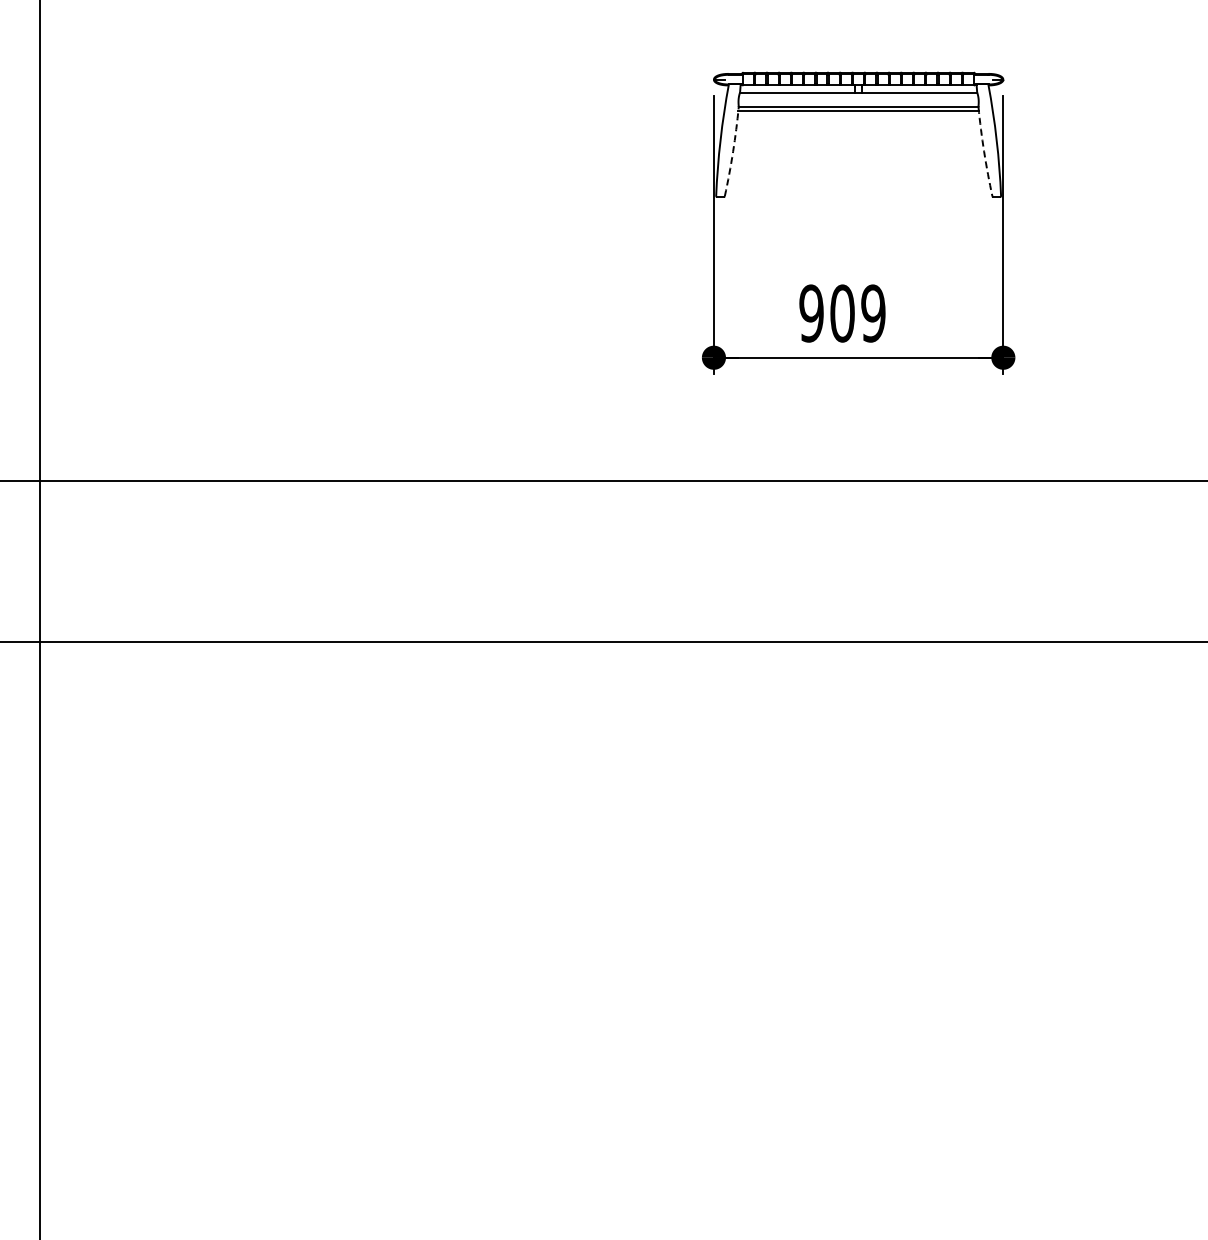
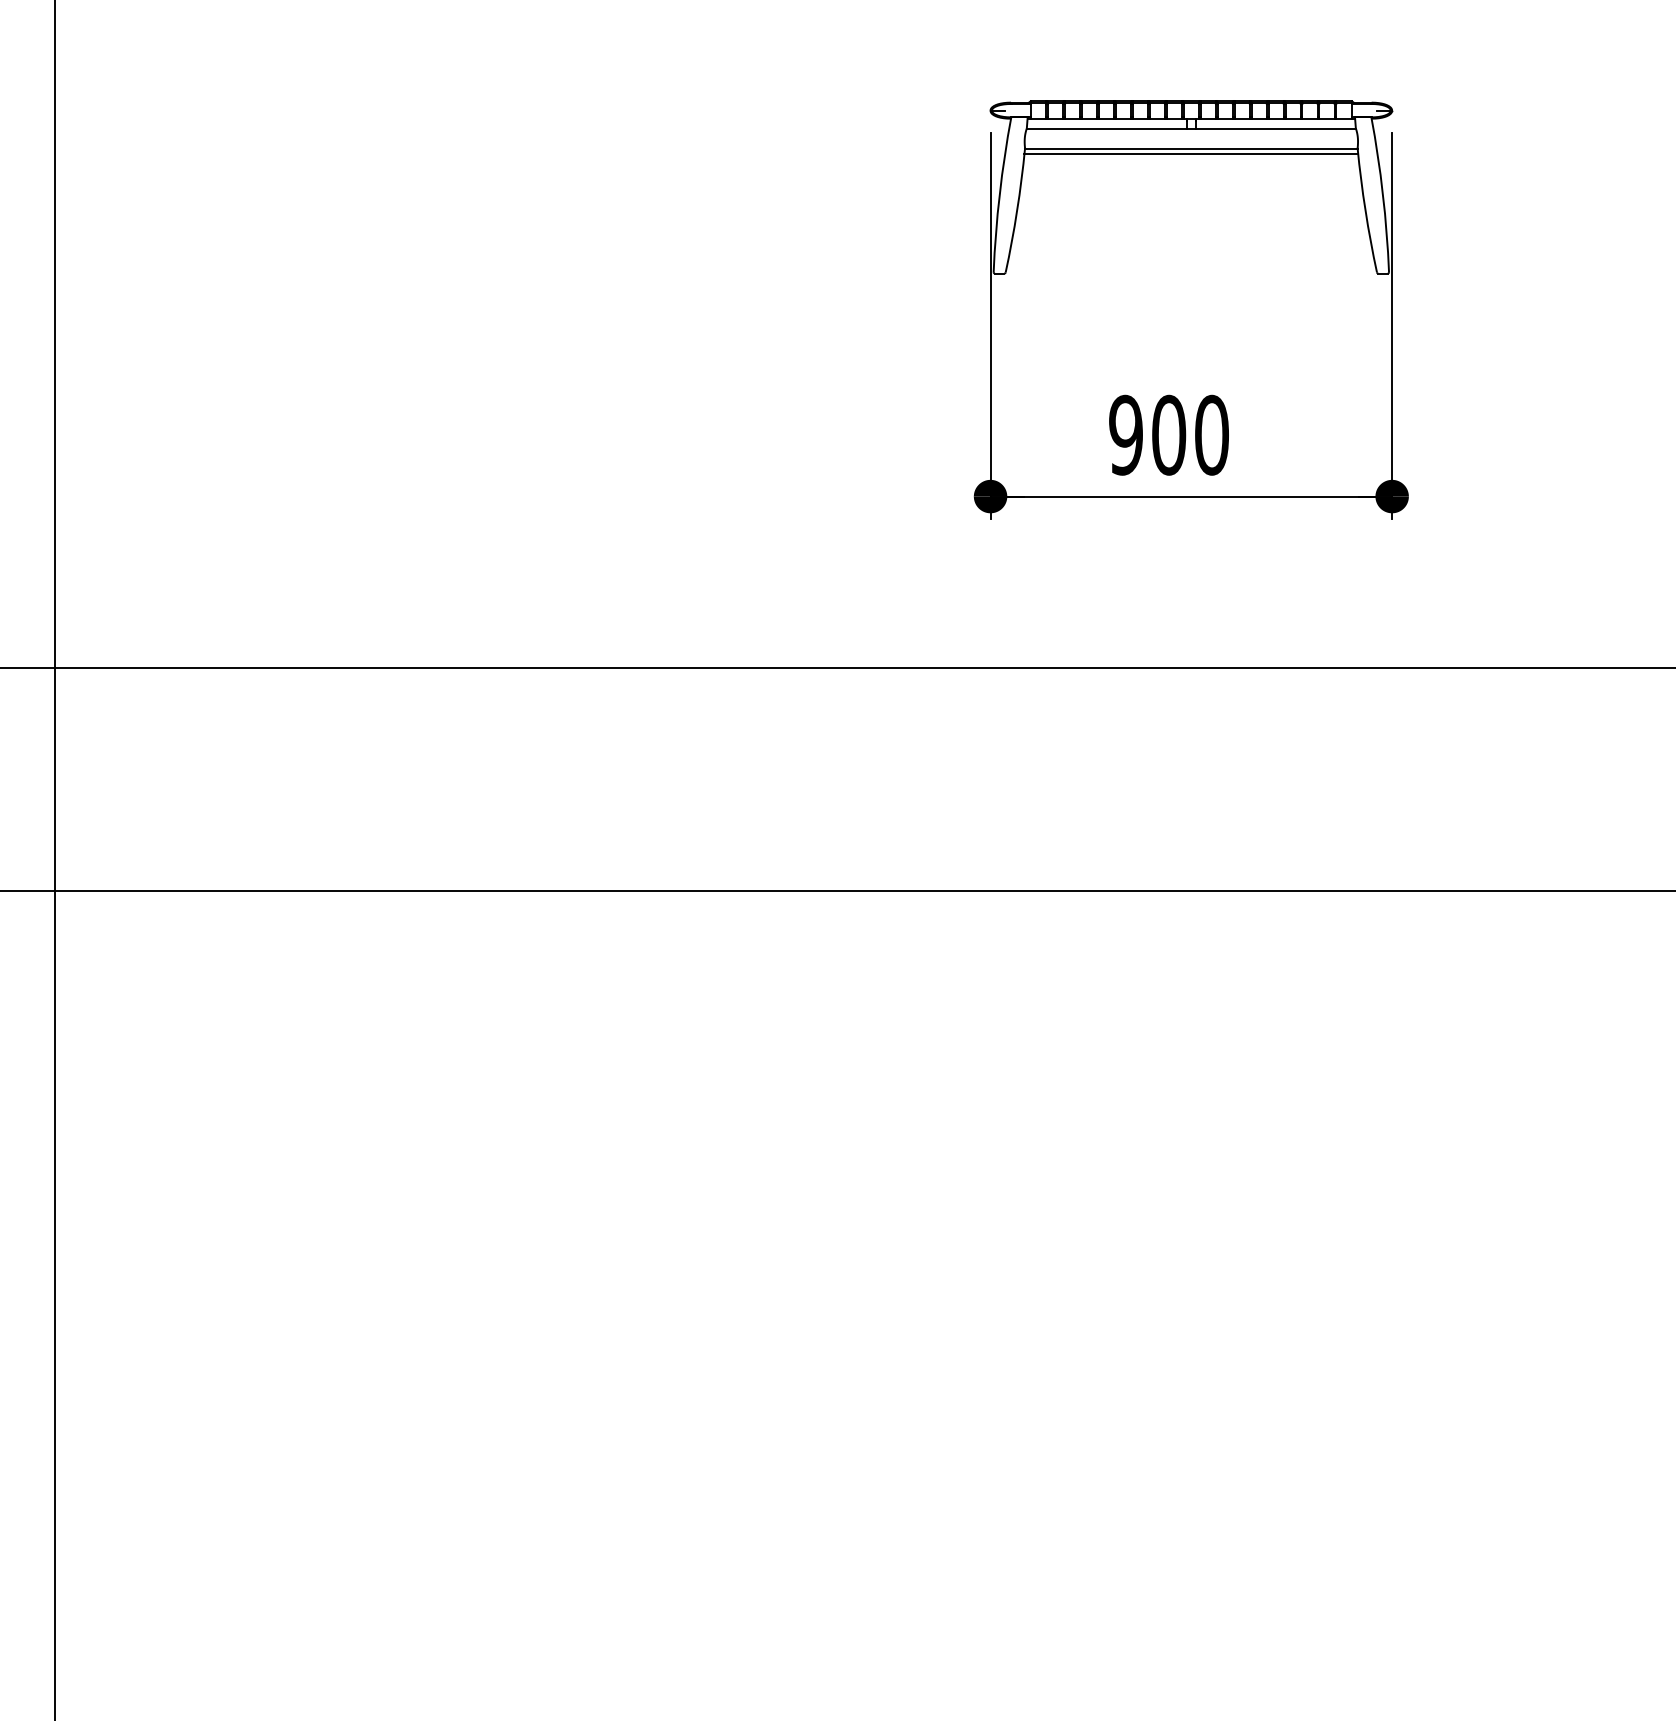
arc: (733, 151) -> (1017, 210), dashed -> solid
arc: (984, 151) -> (1366, 210), dashed -> solid
text: (873, 313) -> (1211, 435), 909 -> 900

